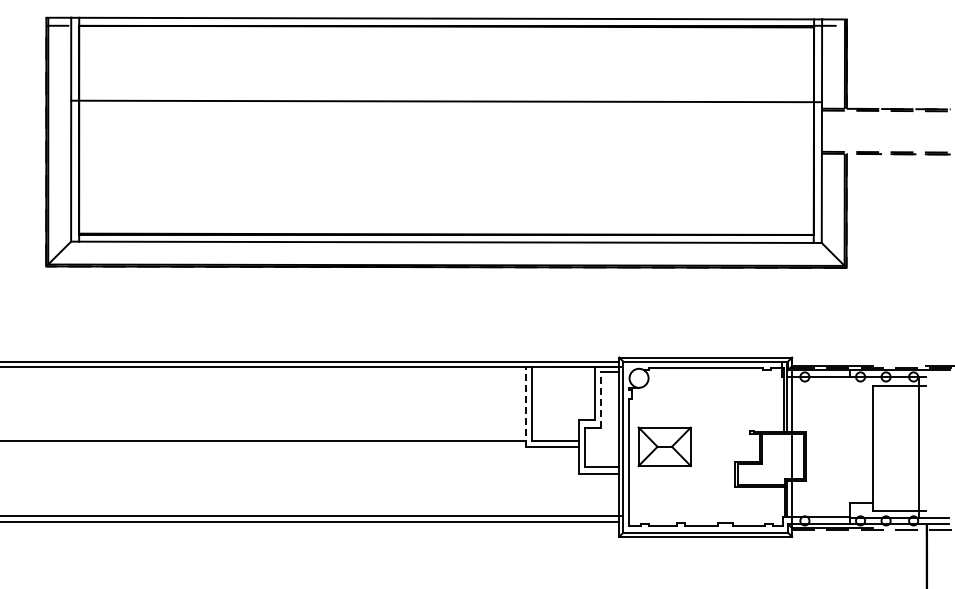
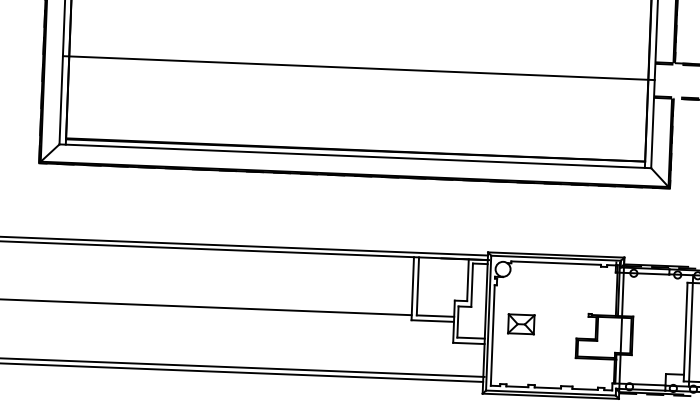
line: (446, 101) -> (358, 68), moved
line: (600, 399) -> (472, 284), dashed -> solid
line: (525, 407) -> (412, 288), dashed -> solid
line: (880, 446) -> (691, 330), added
part: (664, 447) -> (521, 324), size x0.62

